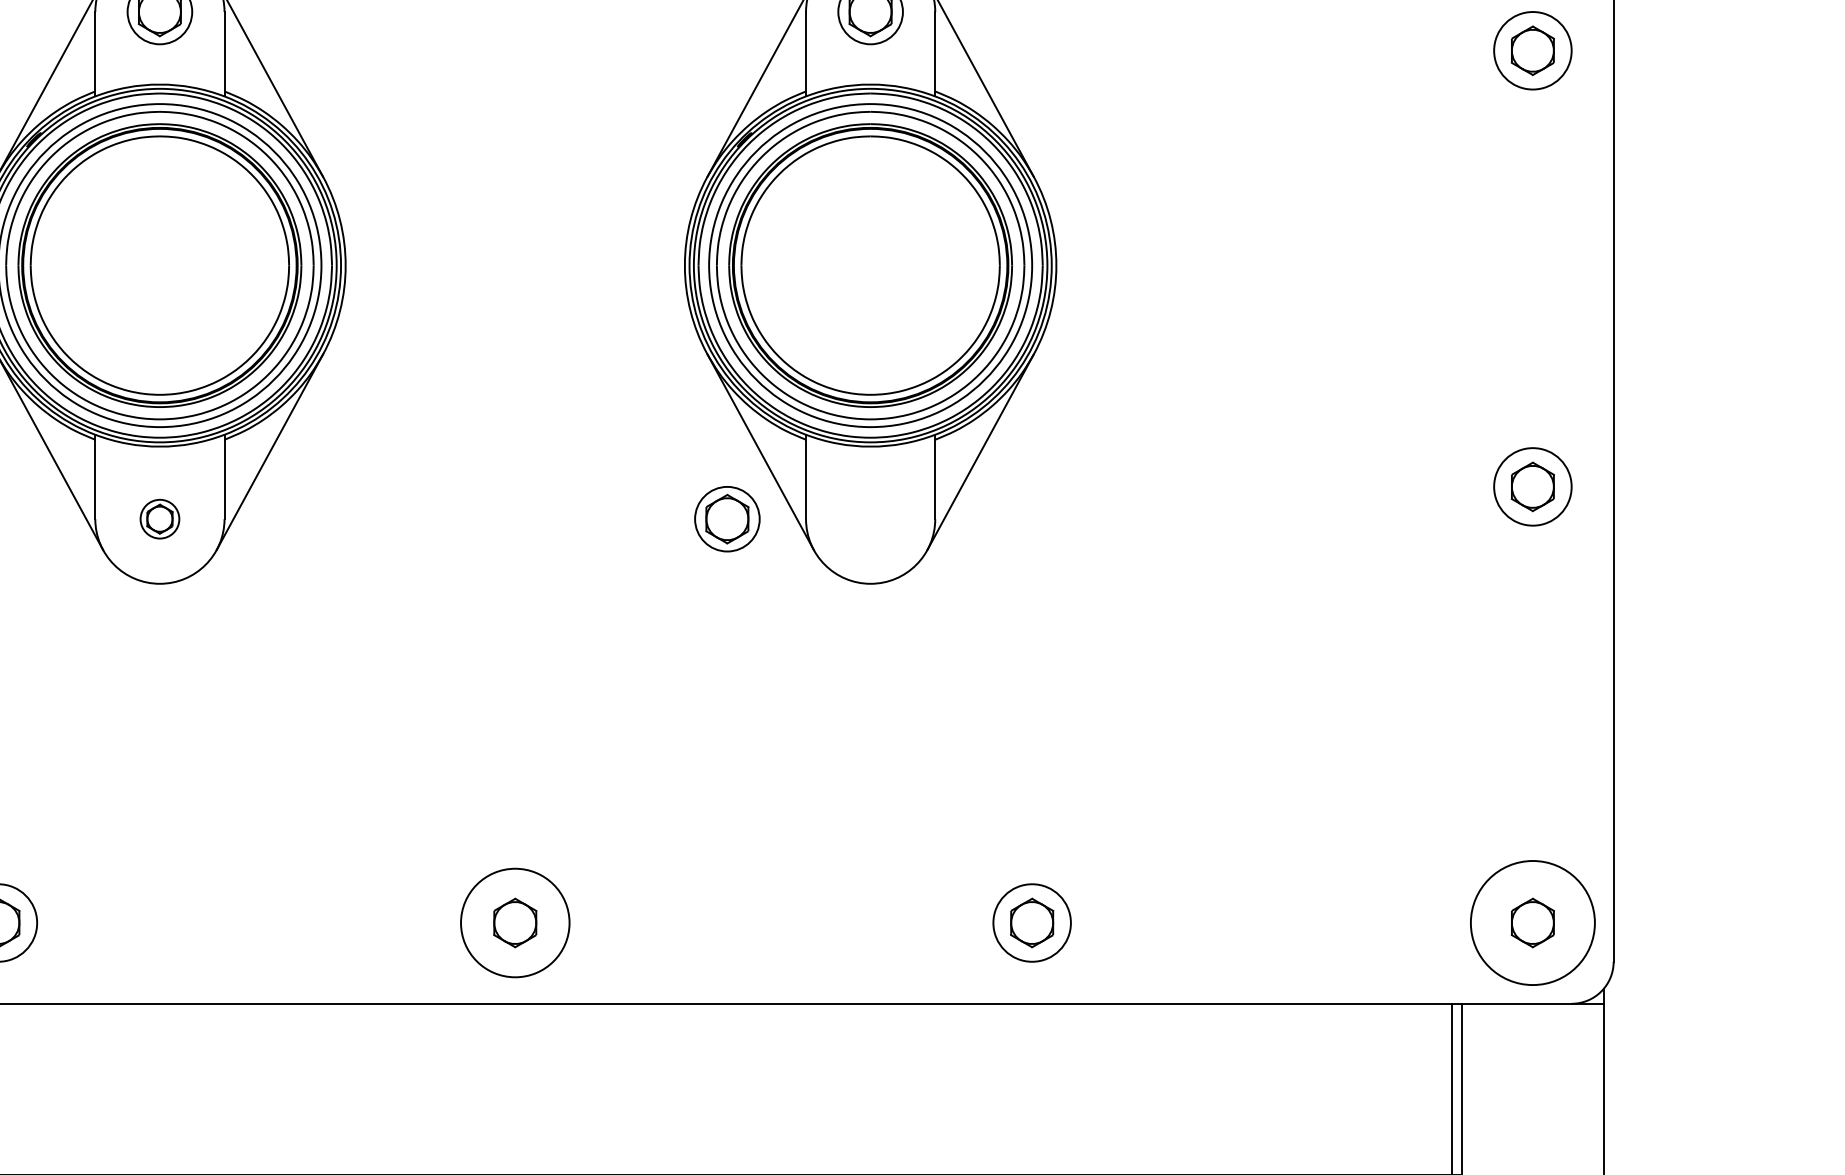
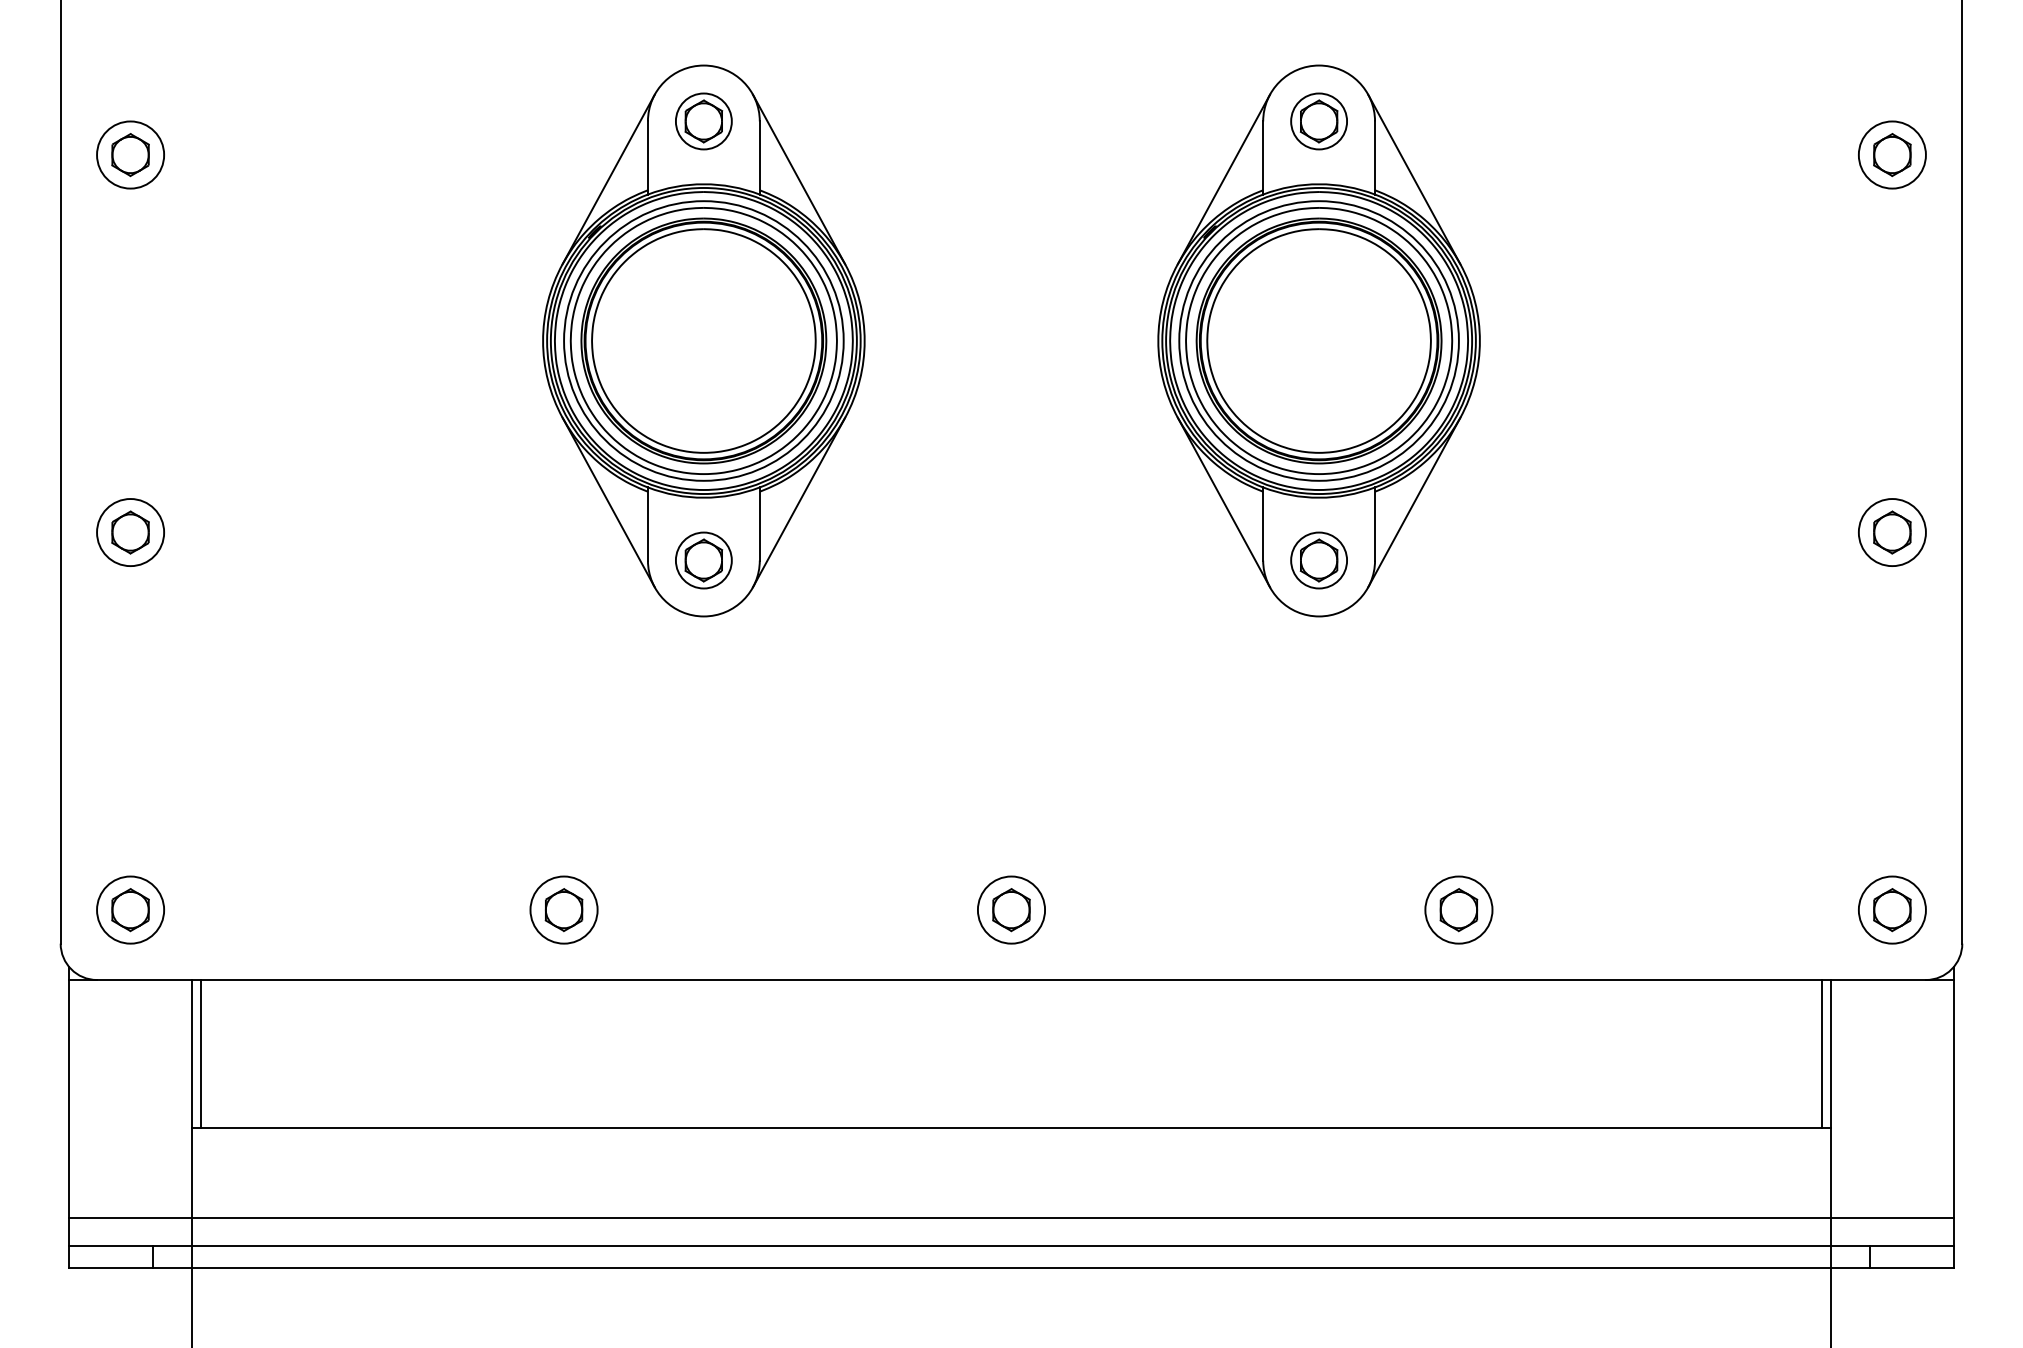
part: (159, 519) -> (703, 560), size x1.67
part: (726, 519) -> (1318, 560), moved
circle: (515, 922) -> (1011, 909), size x0.71
circle: (1531, 922) -> (1891, 909), size x0.62

